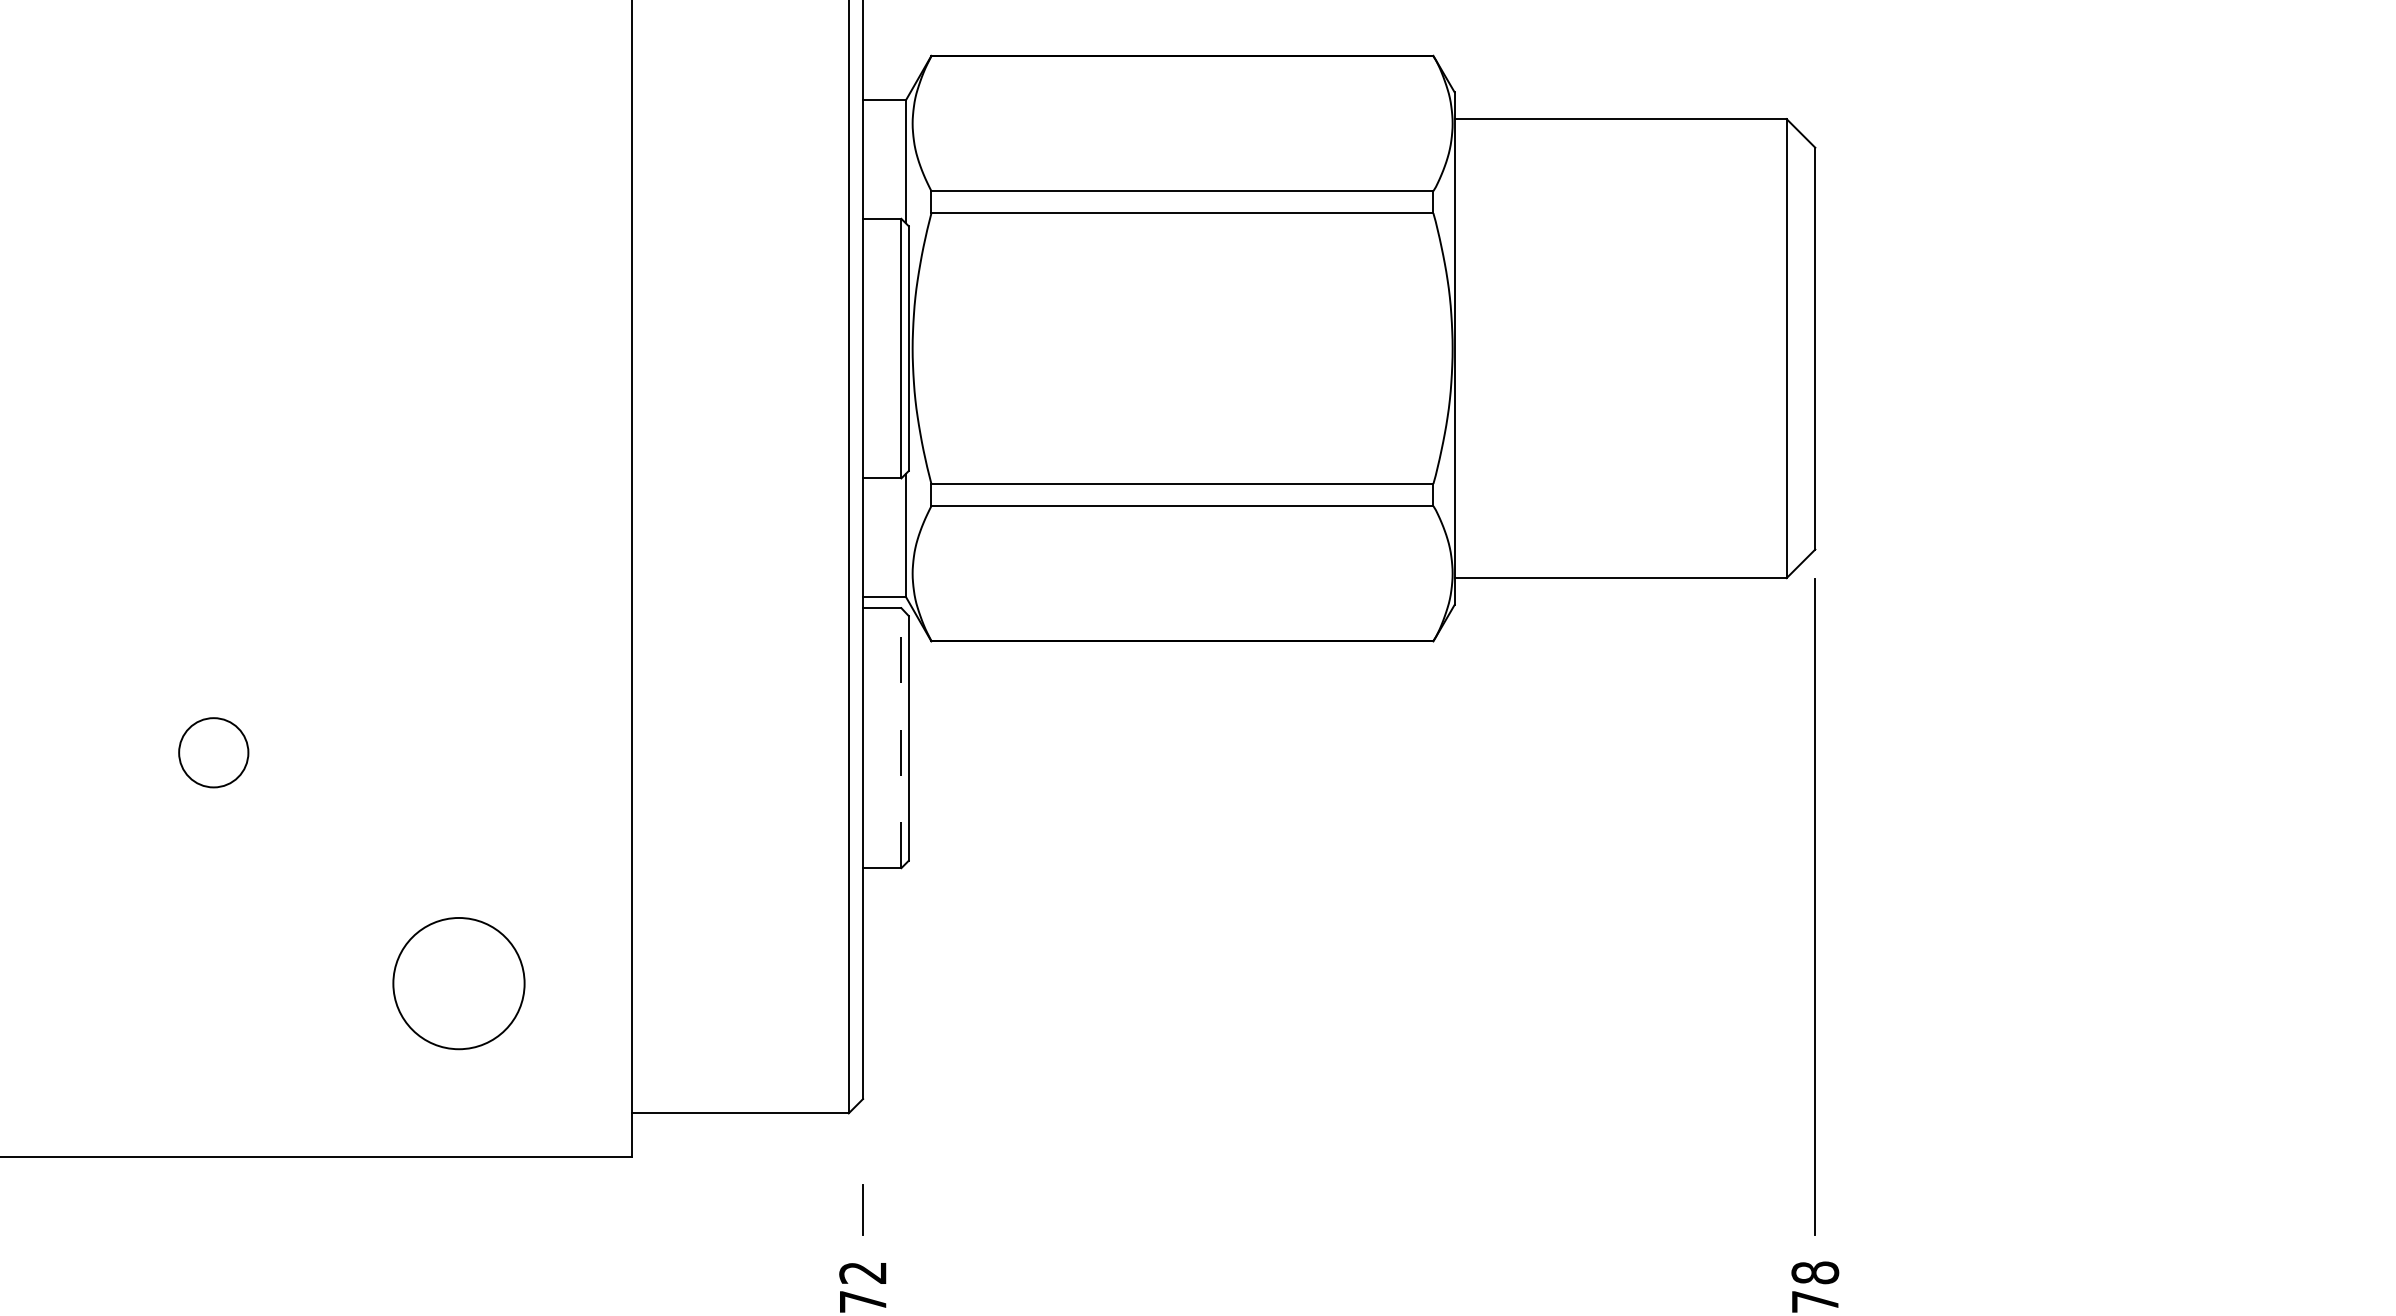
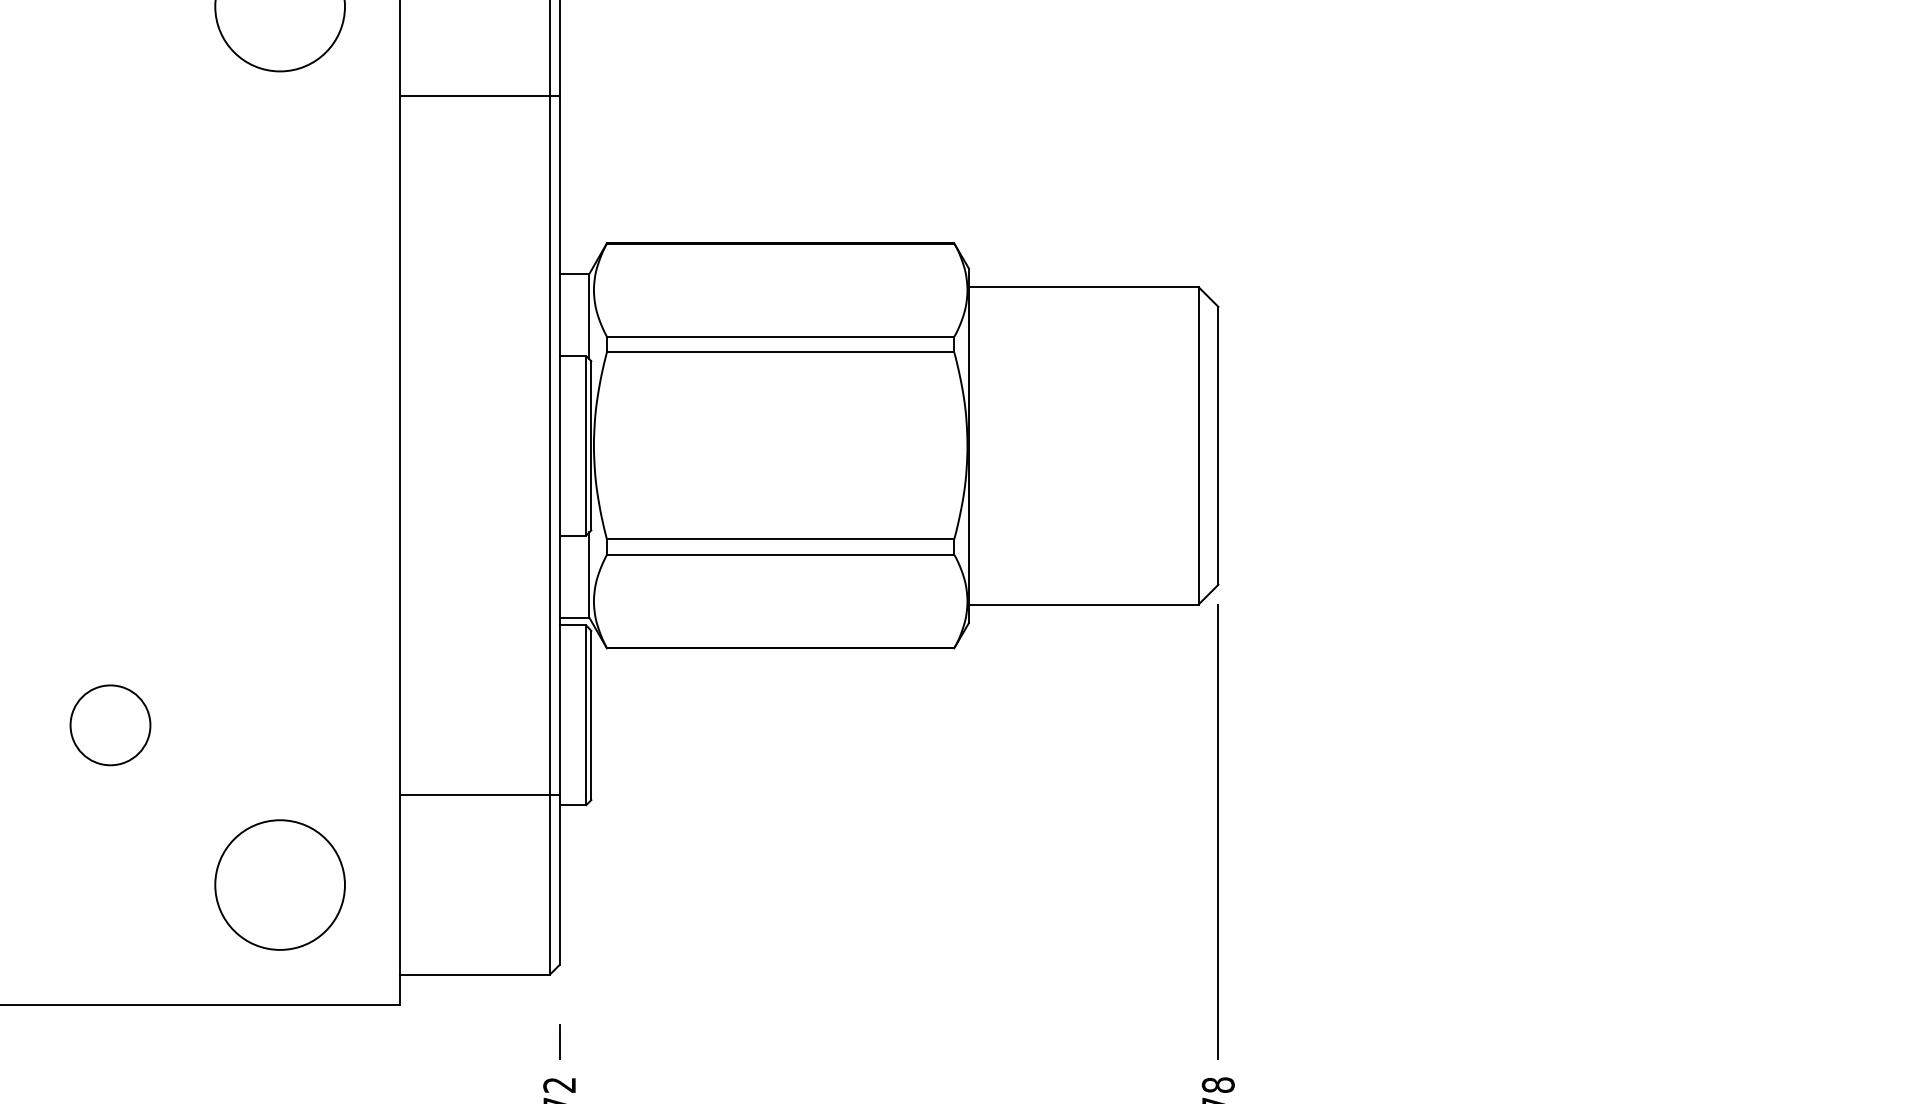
line: (901, 738) -> (586, 715), dashed -> solid
circle: (213, 752) -> (110, 725), size x1.67
line: (747, 854) -> (479, 795), added
circle: (458, 982) -> (279, 884), size x1.43

